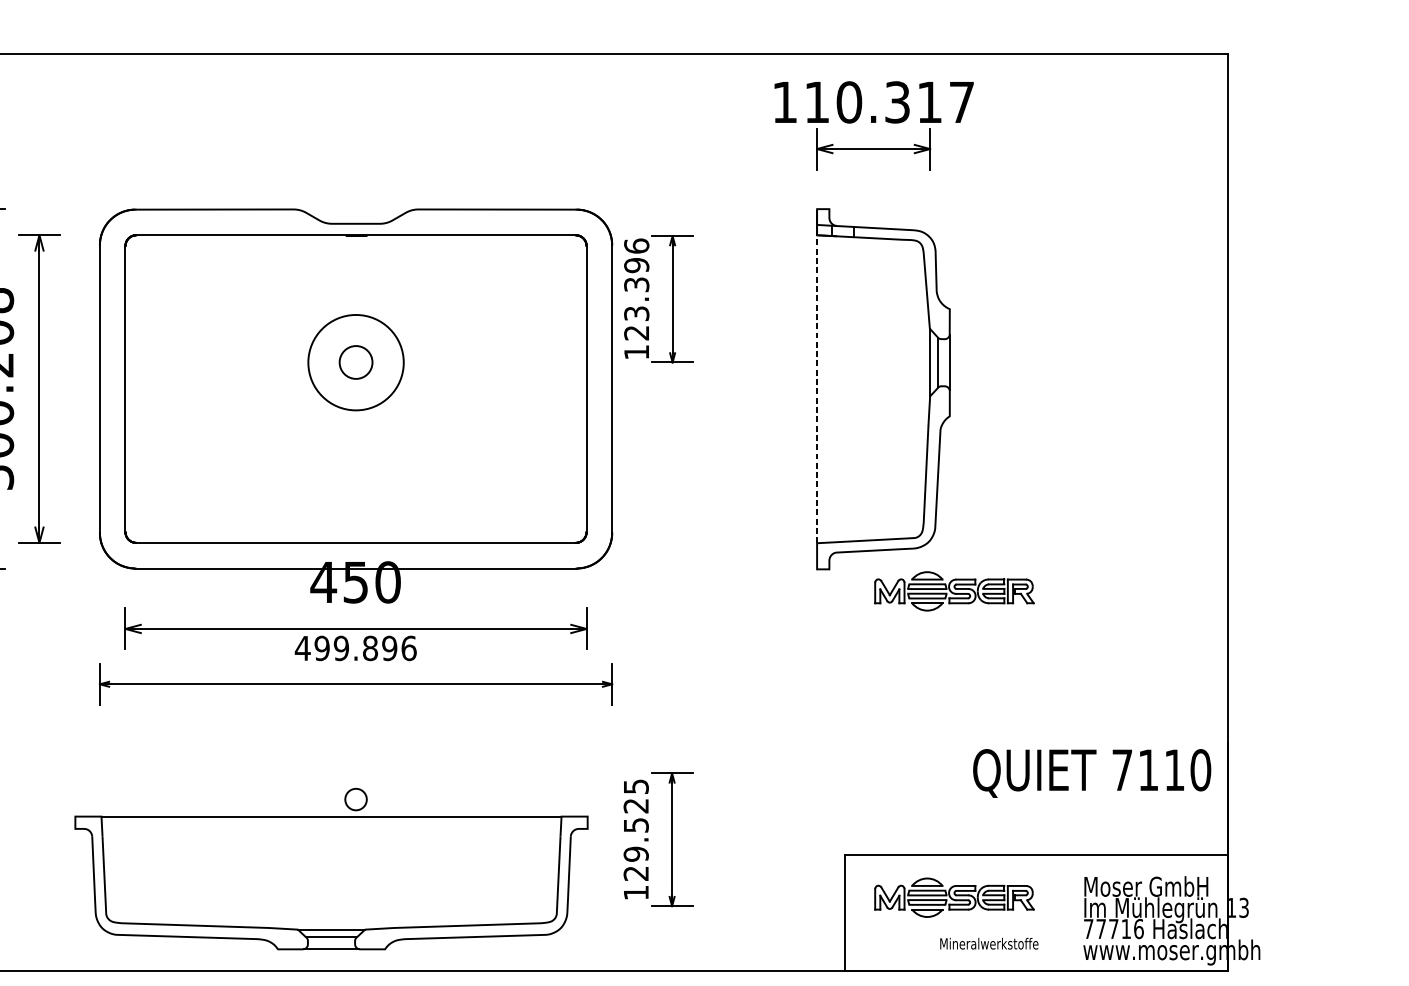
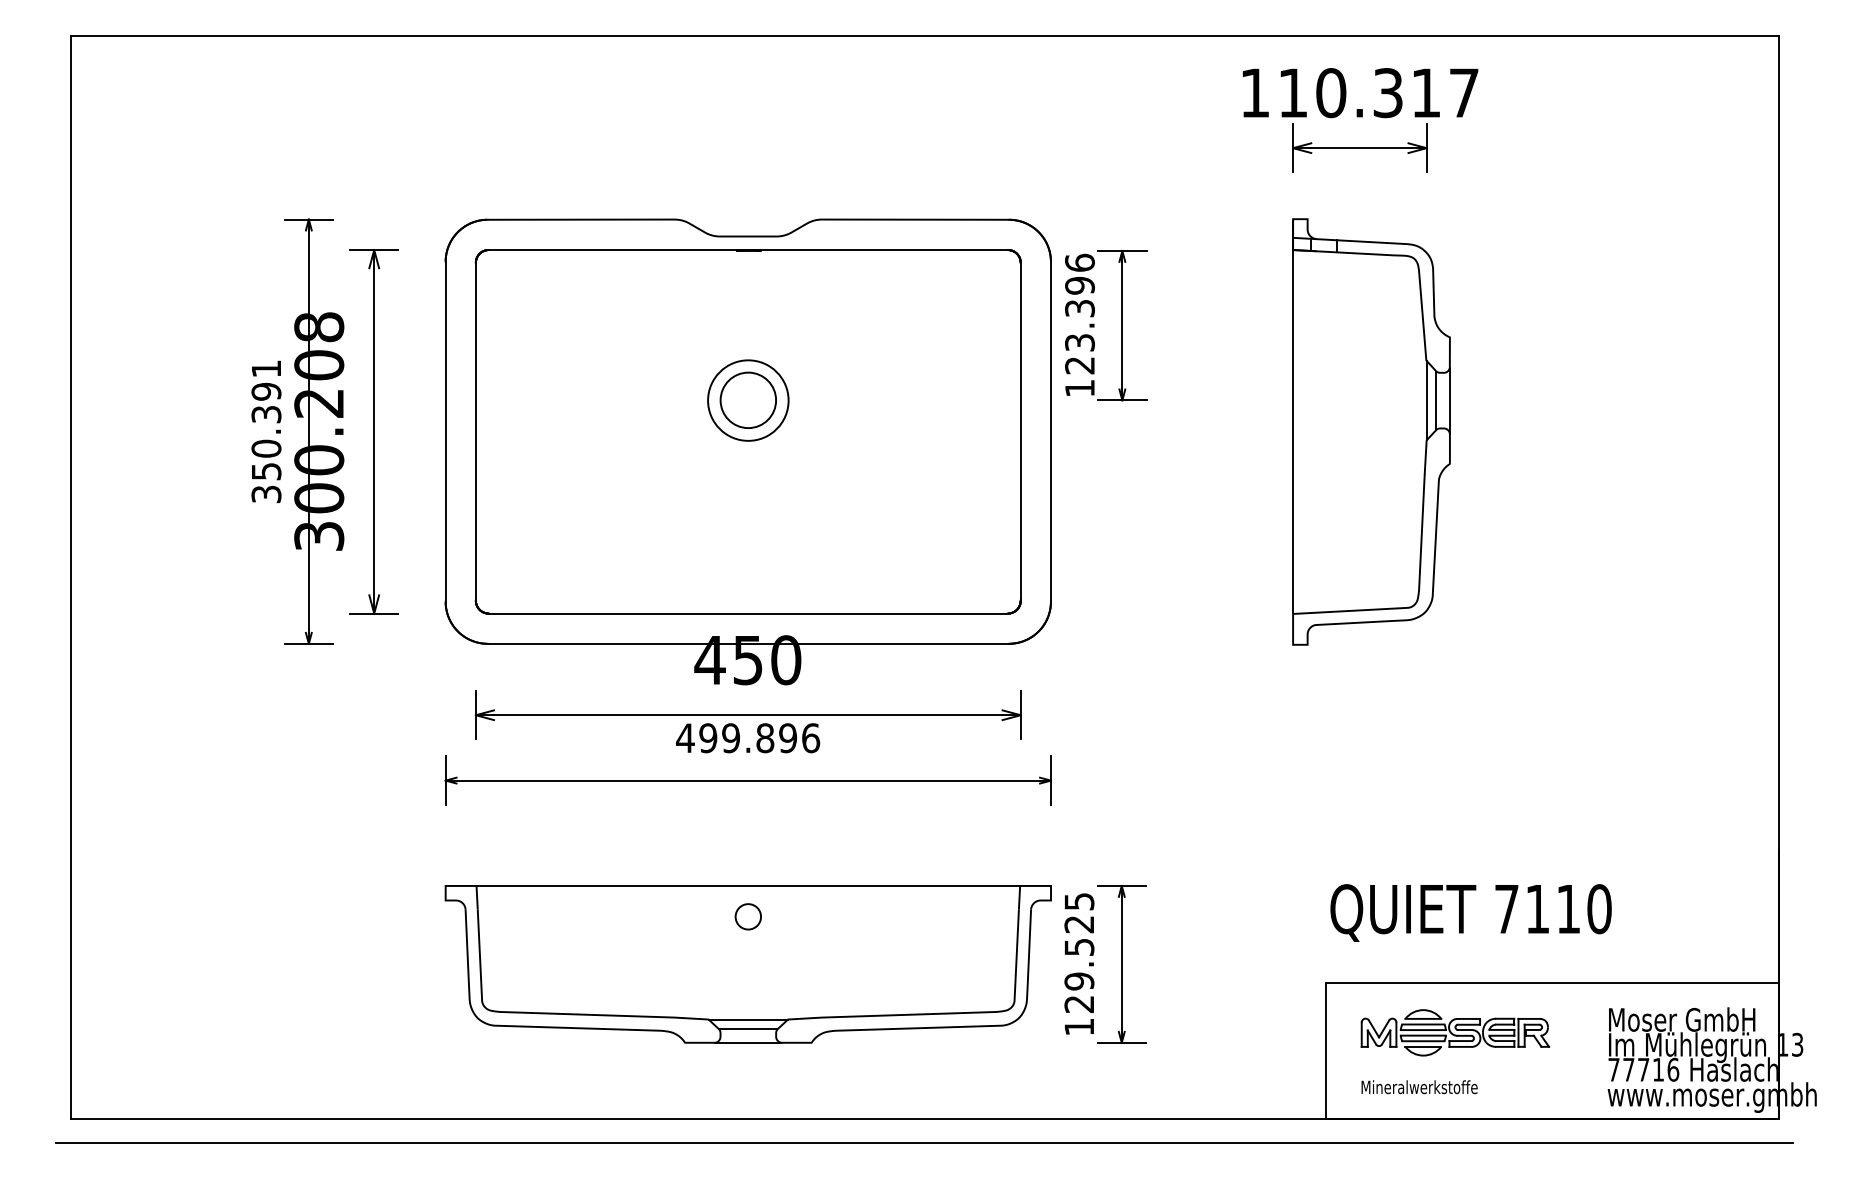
circle: (356, 362) -> (748, 400), size x0.71
circle: (356, 362) -> (748, 400), size x1.43
line: (817, 389) -> (1293, 432), dashed -> solid
part: (953, 591) -> (1454, 670), removed
text: (1091, 773) -> (1470, 912), moved
part: (330, 883) -> (747, 964), moved
text: (989, 944) -> (1419, 1087), moved

